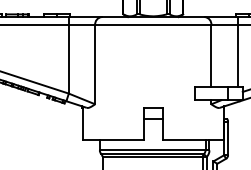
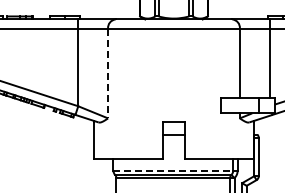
line: (95, 64) -> (108, 73), solid -> dashed
line: (152, 150) -> (173, 170), solid -> dashed

